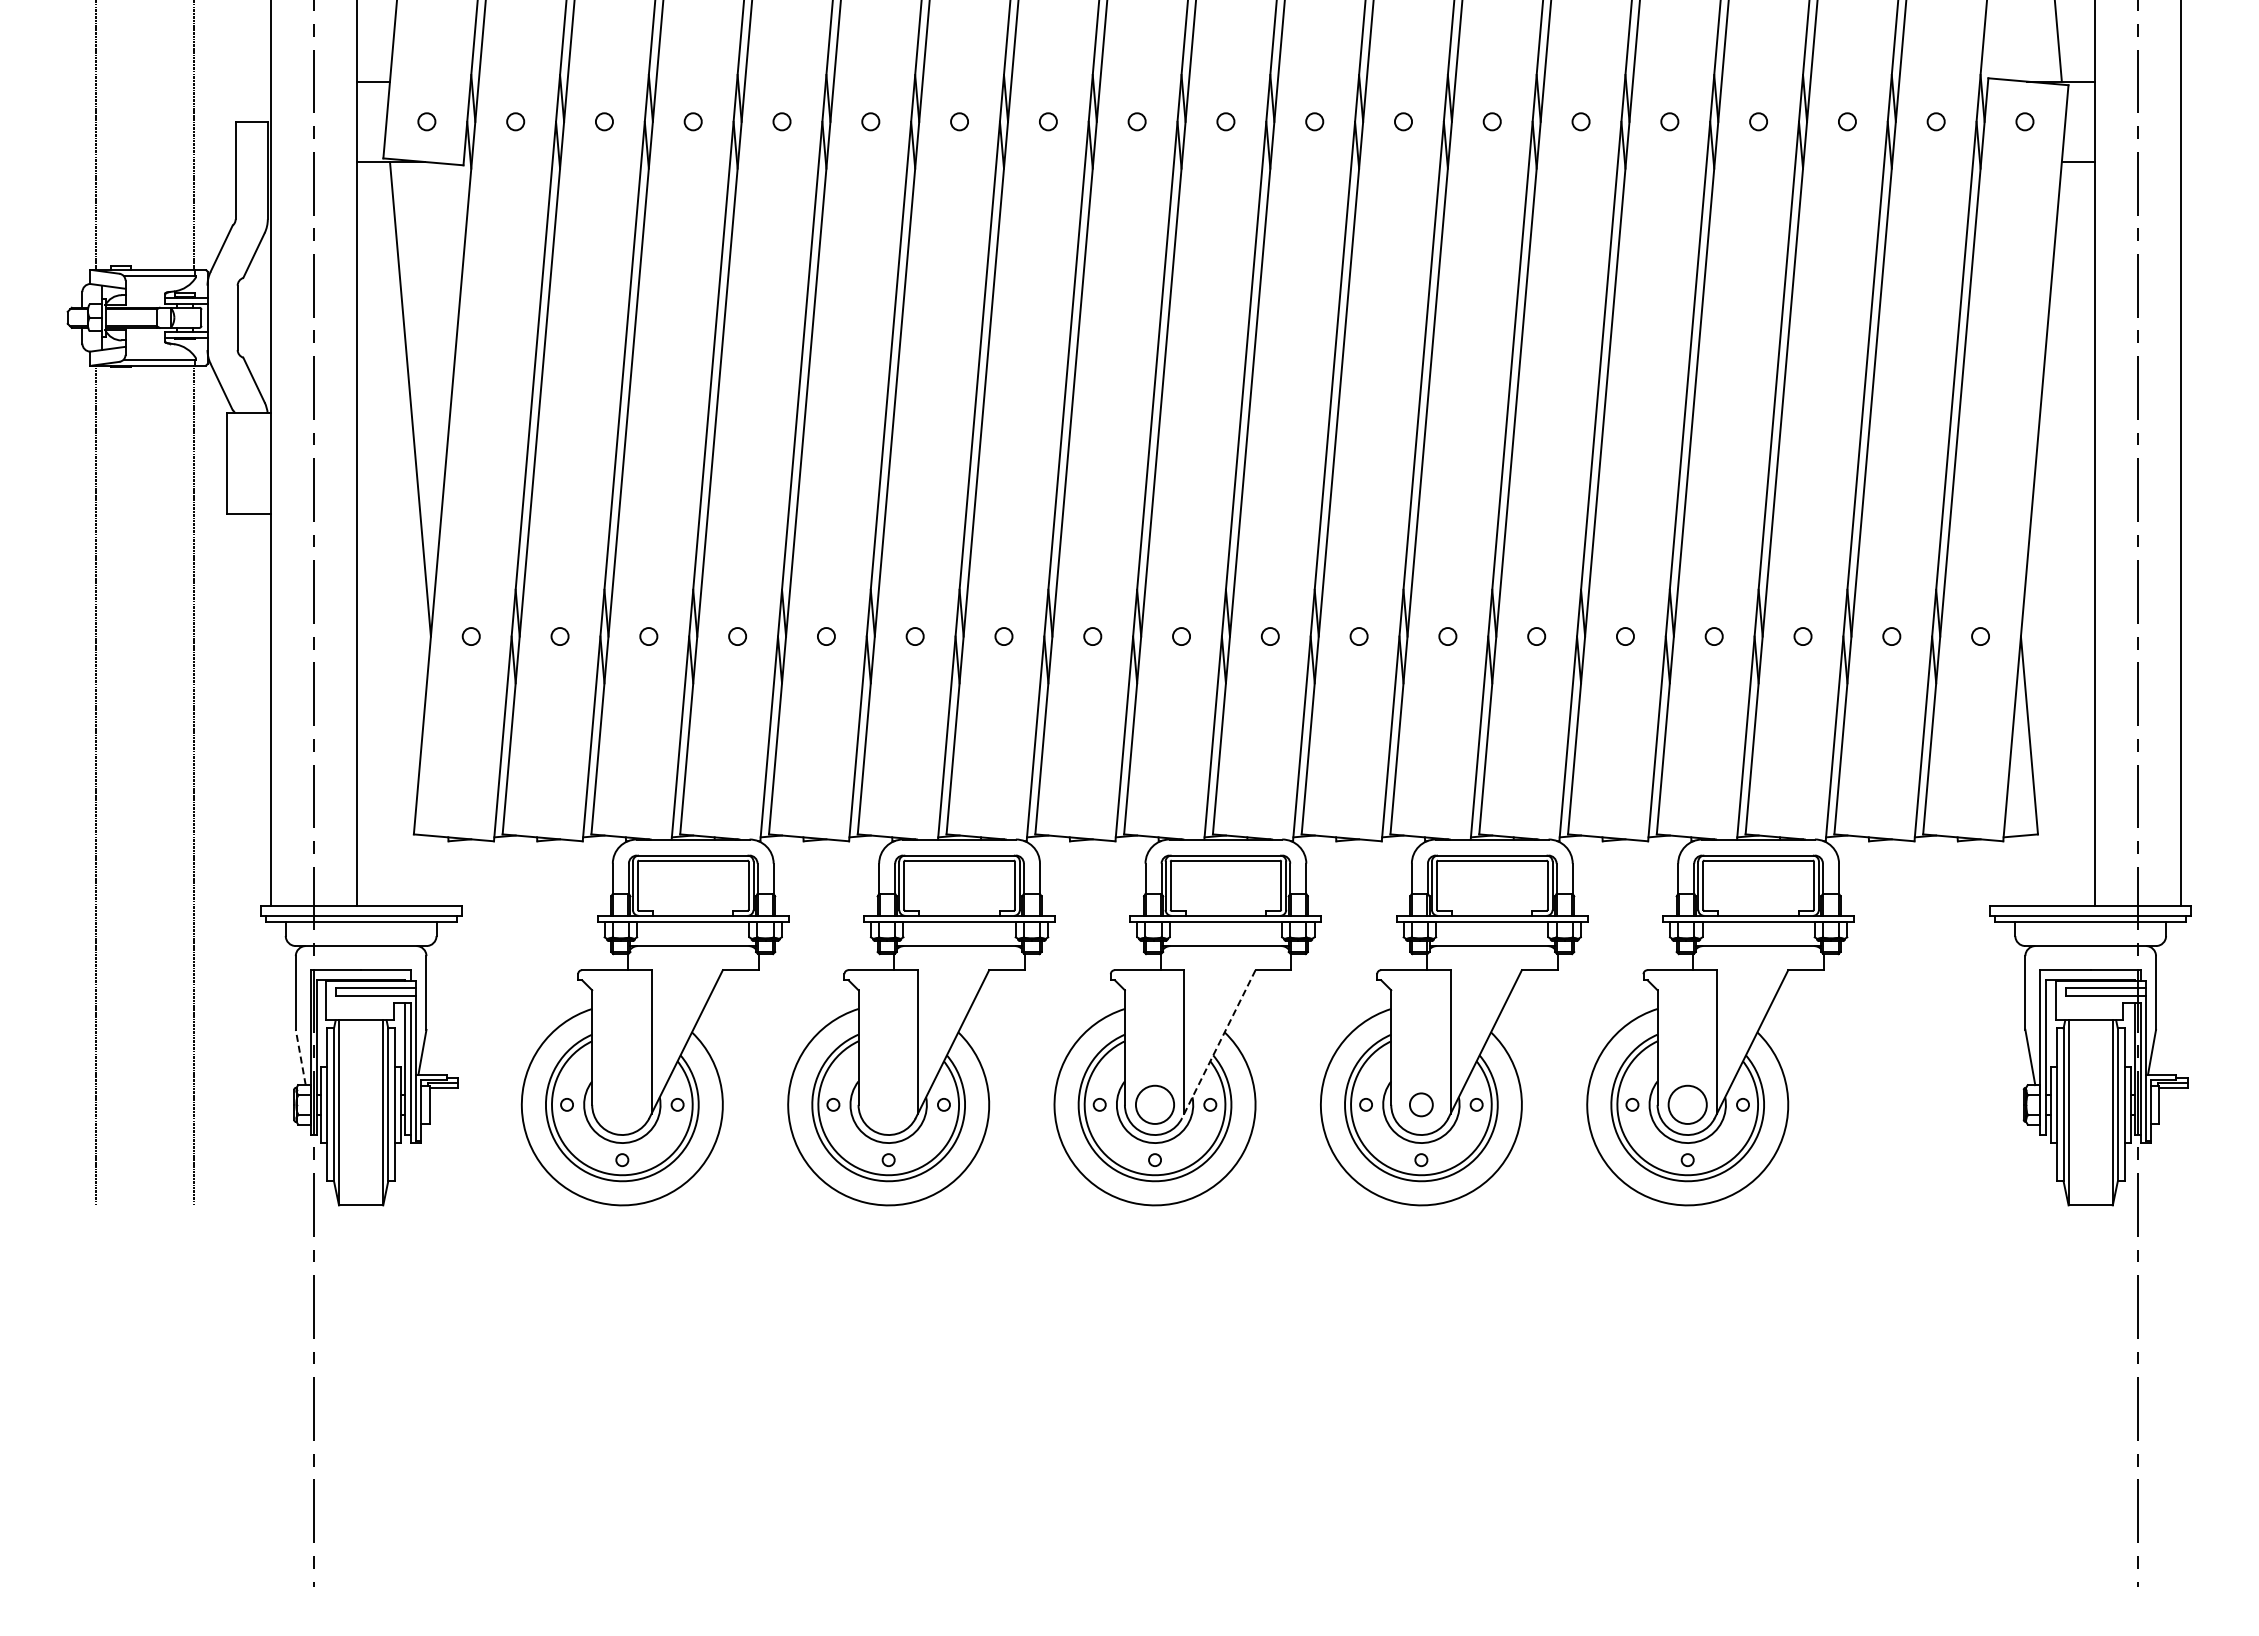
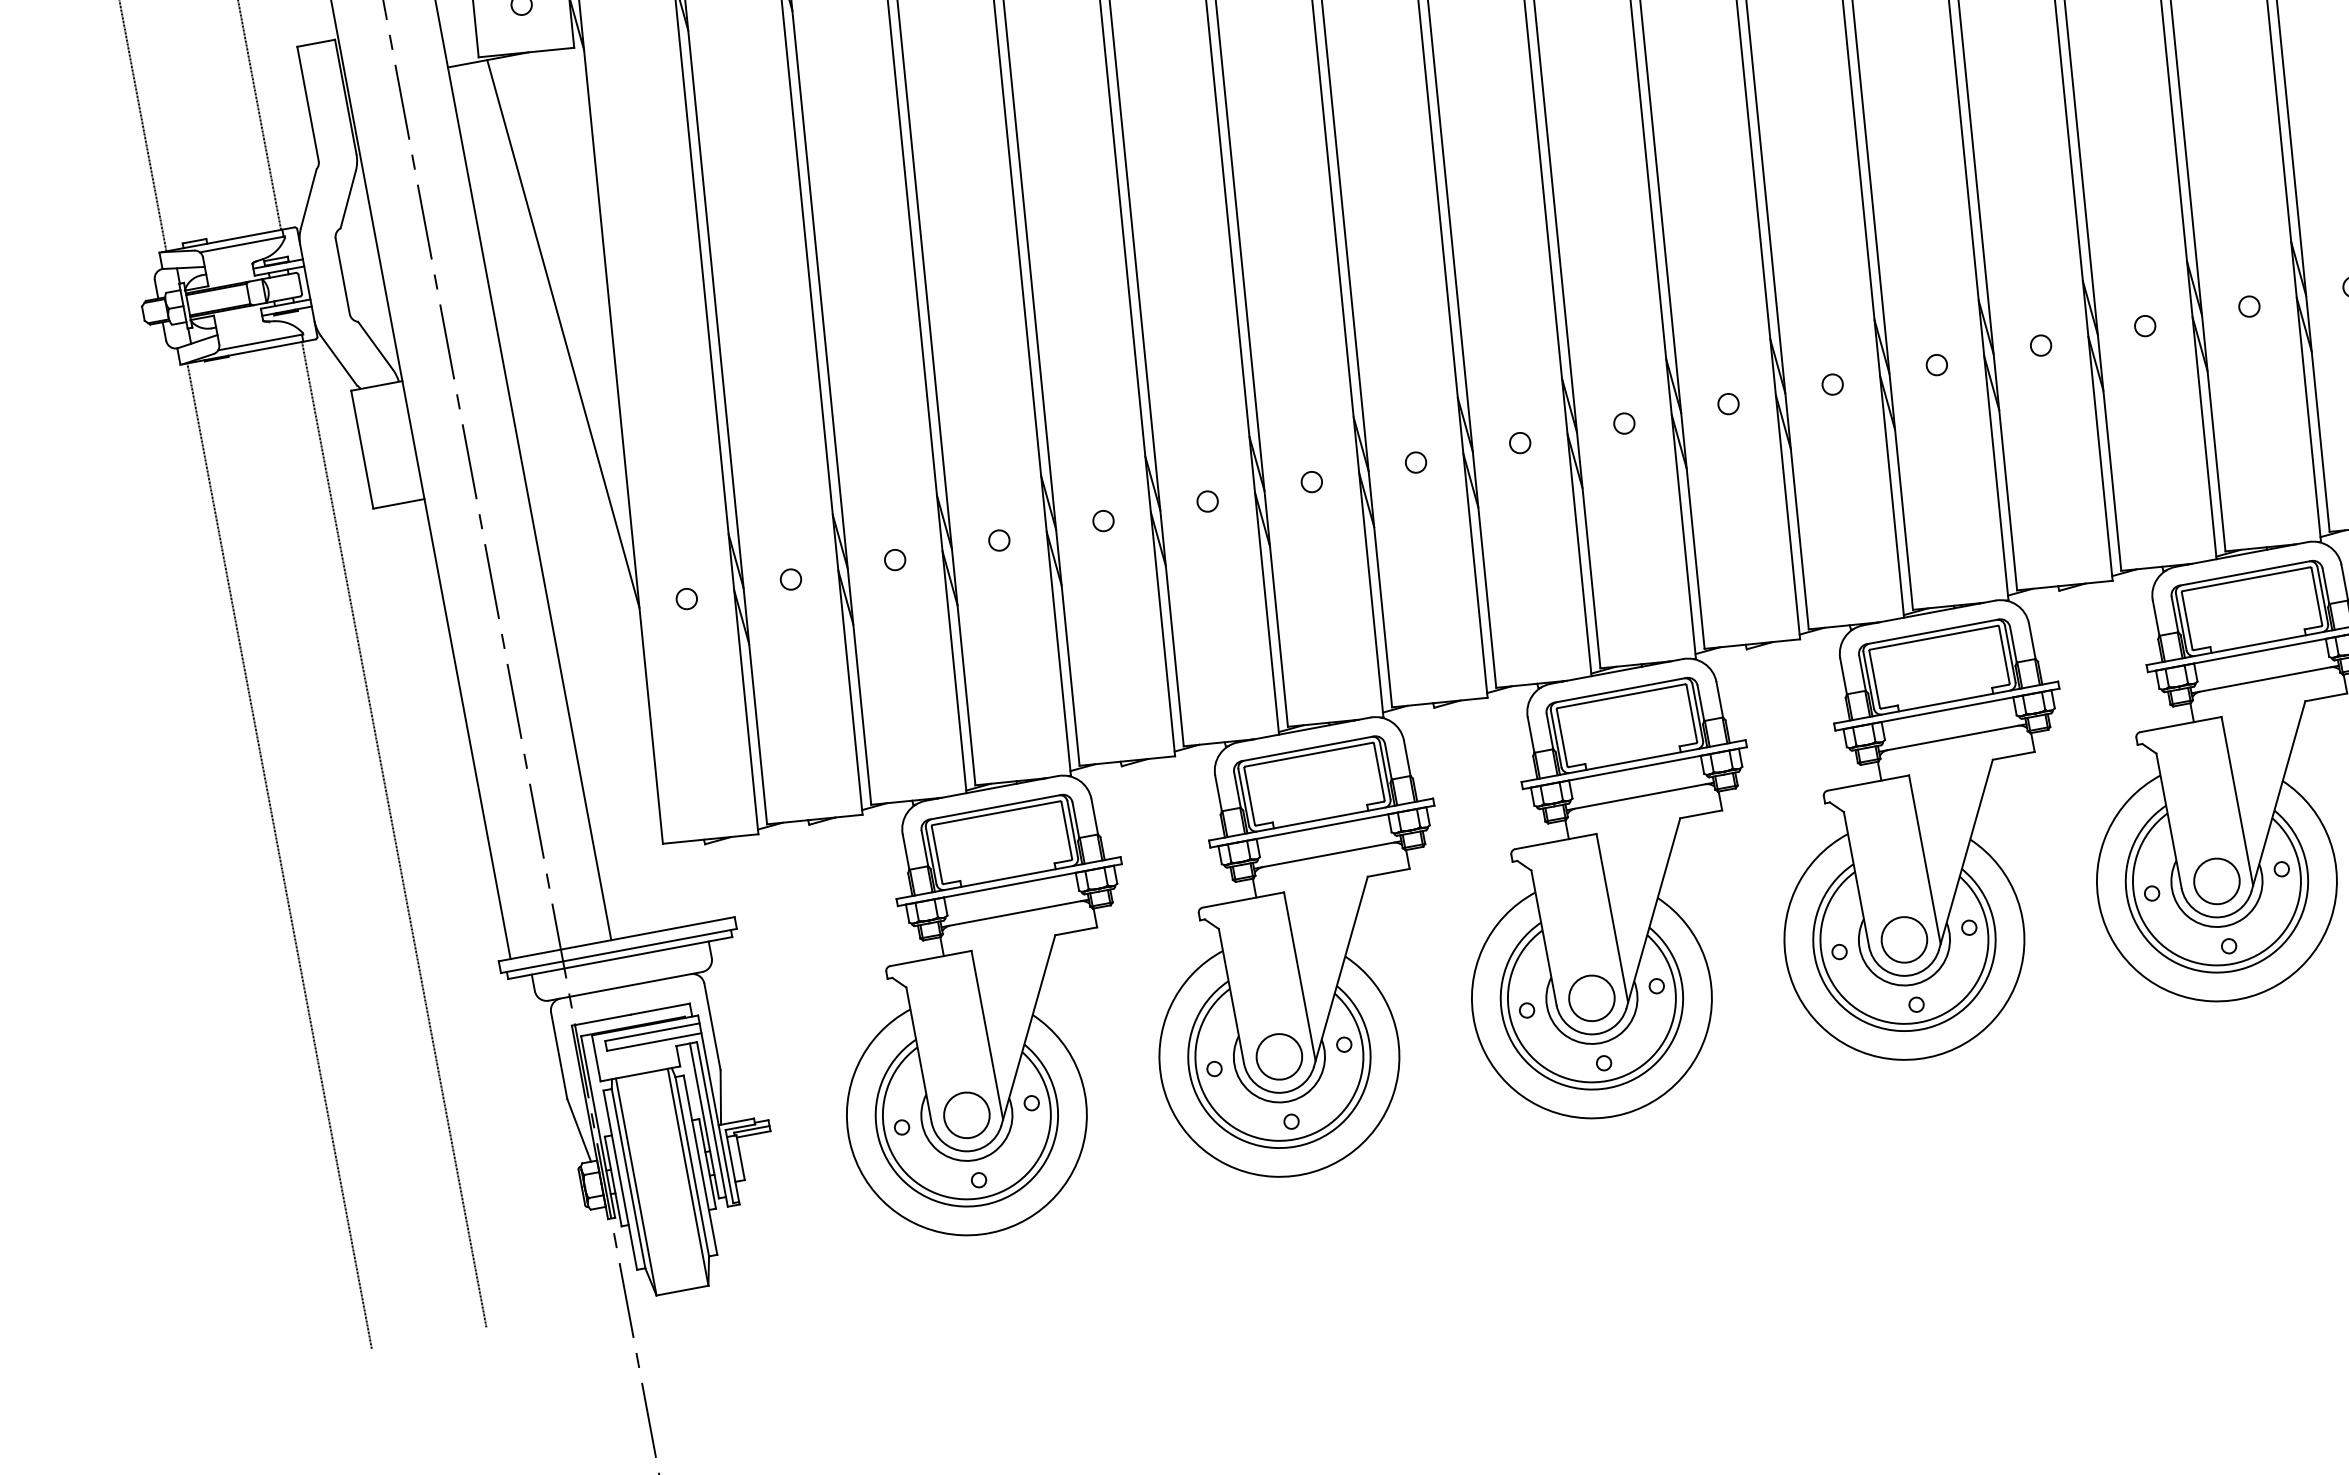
line: (1218, 1044) -> (1653, 913), dashed -> solid
line: (300, 1057) -> (578, 1130), dashed -> solid
circle: (622, 1104) -> (966, 1114), added
circle: (888, 1104) -> (1279, 1056), added
circle: (1421, 1104) -> (1904, 939), size x1.67

